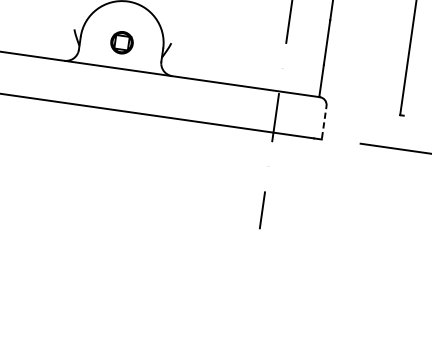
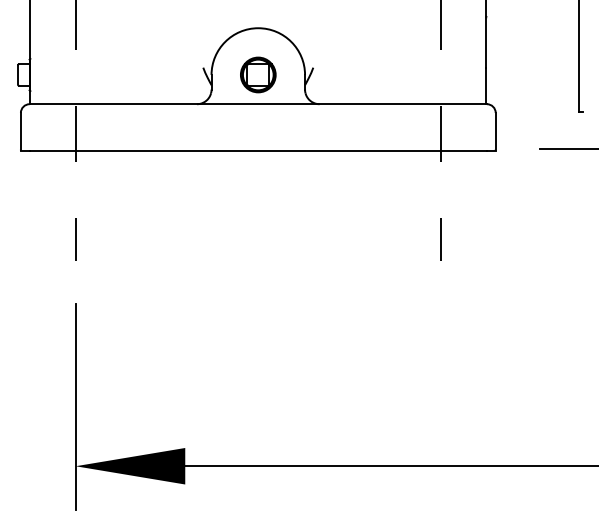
part: (122, 42) -> (258, 74), size x1.43
line: (324, 121) -> (495, 130), dashed -> solid

